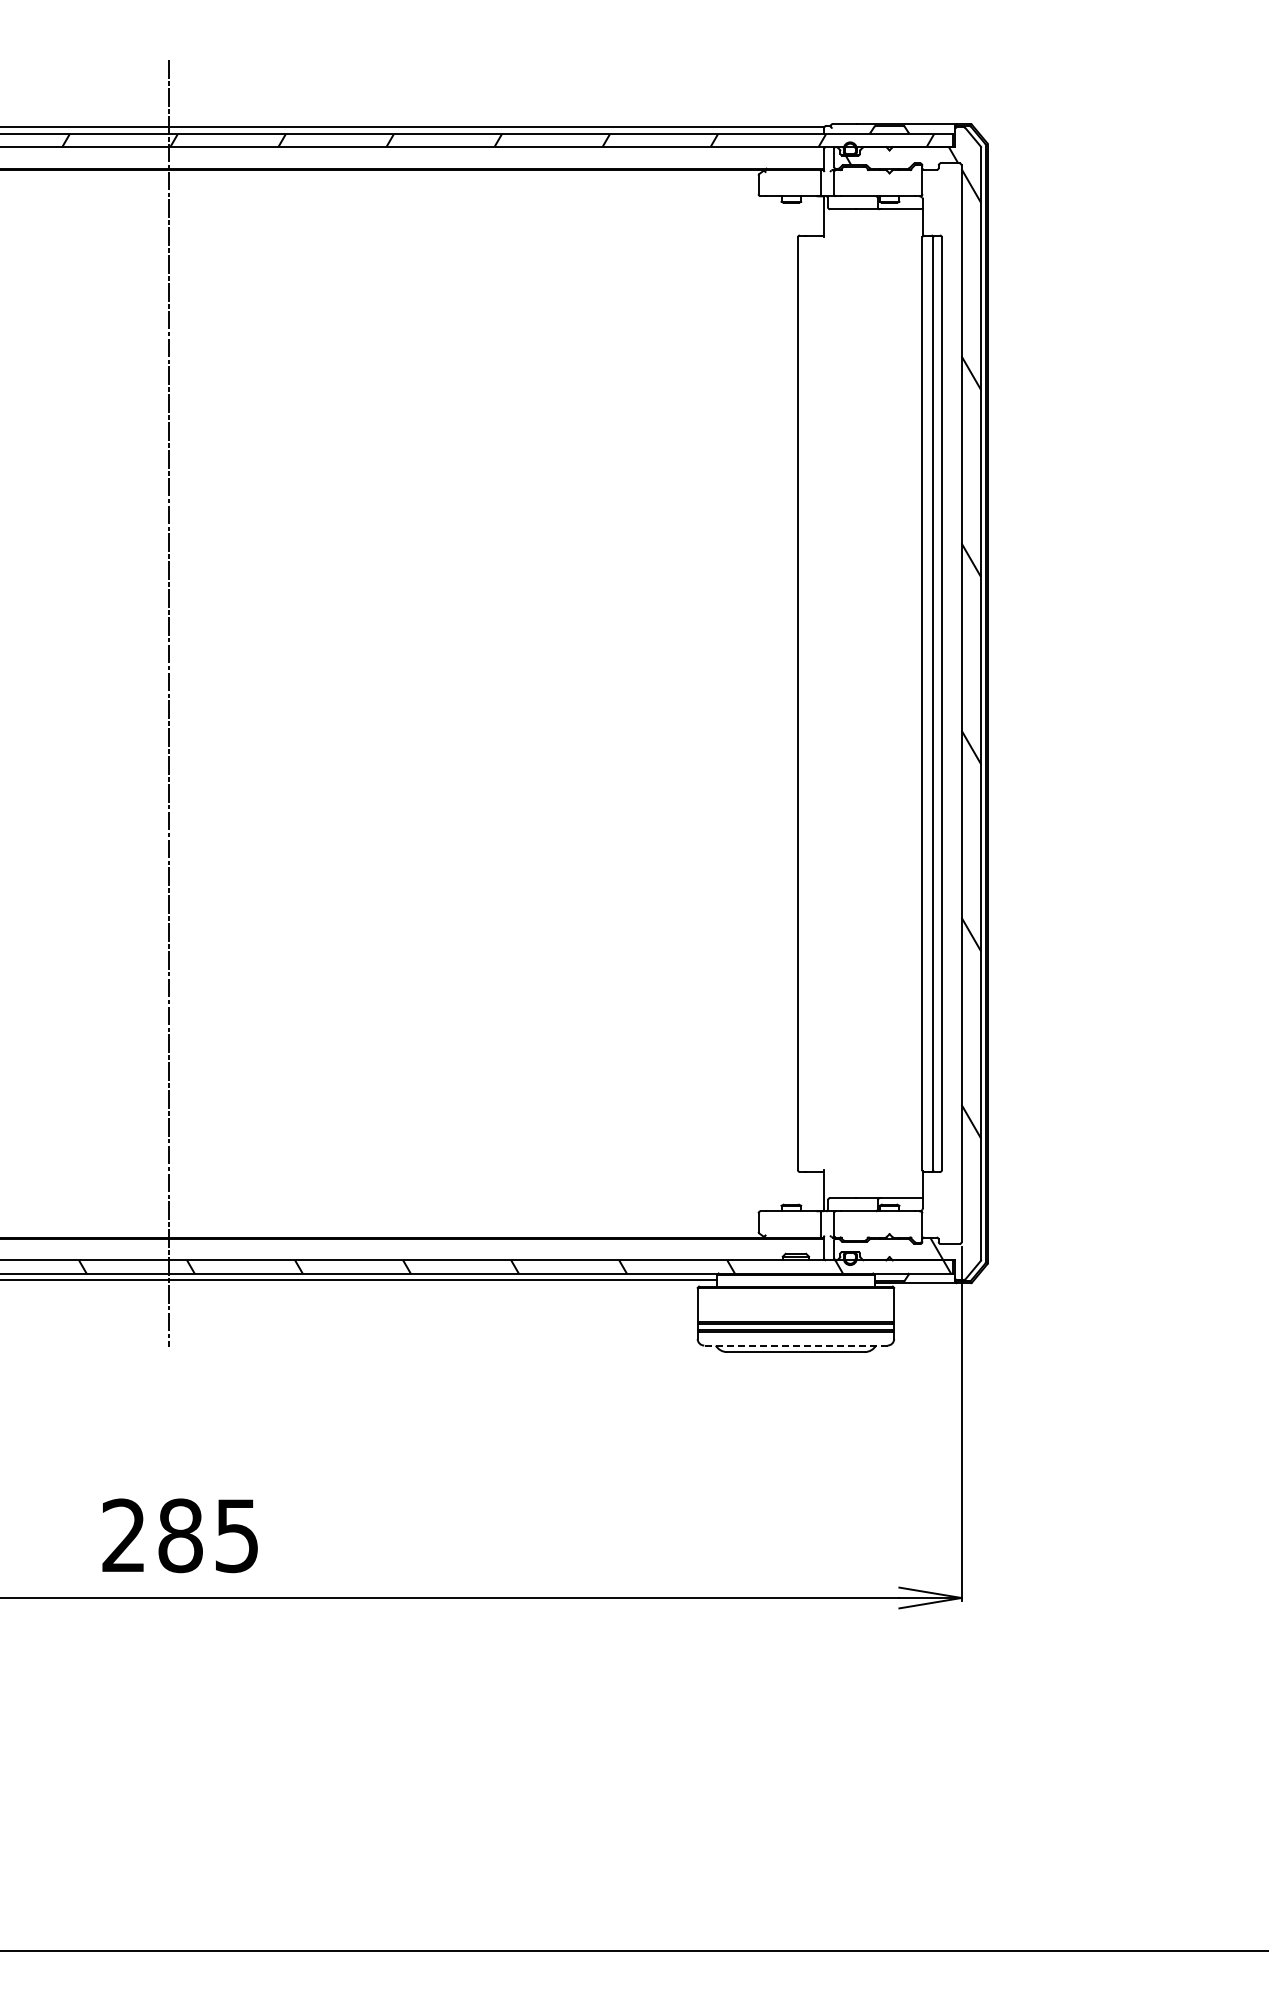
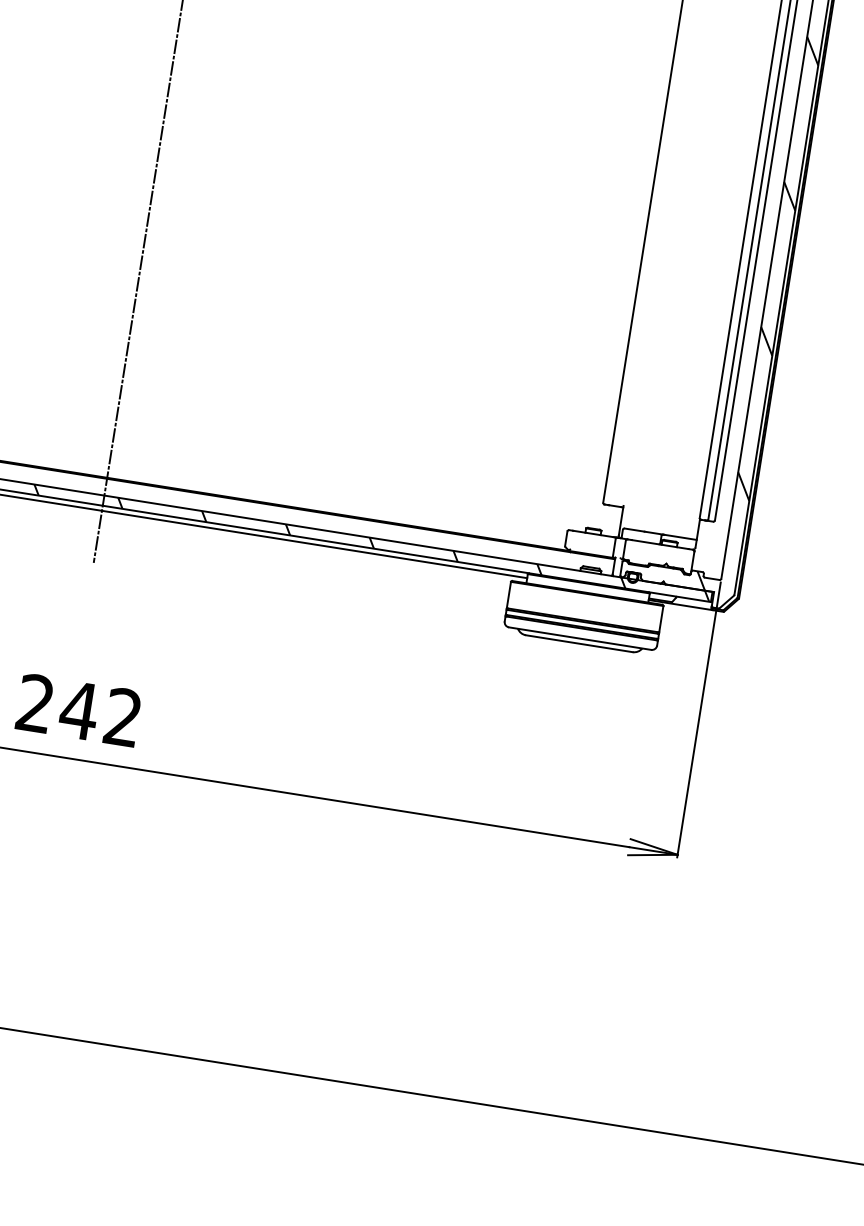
line: (795, 1345) -> (579, 638), dashed -> solid
text: (206, 1535) -> (99, 713), 285 -> 242

